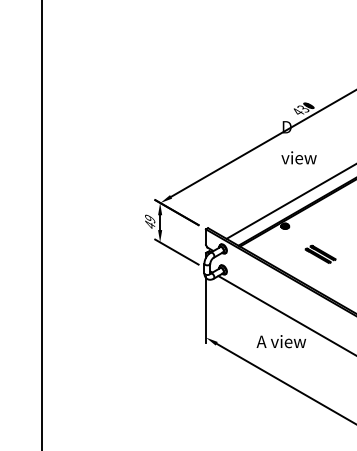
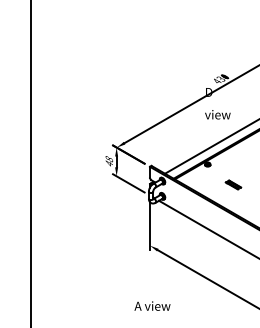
text: (150, 218) -> (109, 158), 49 -> 48
part: (320, 253) -> (233, 184), size x0.7
text: (281, 341) -> (152, 306), moved

